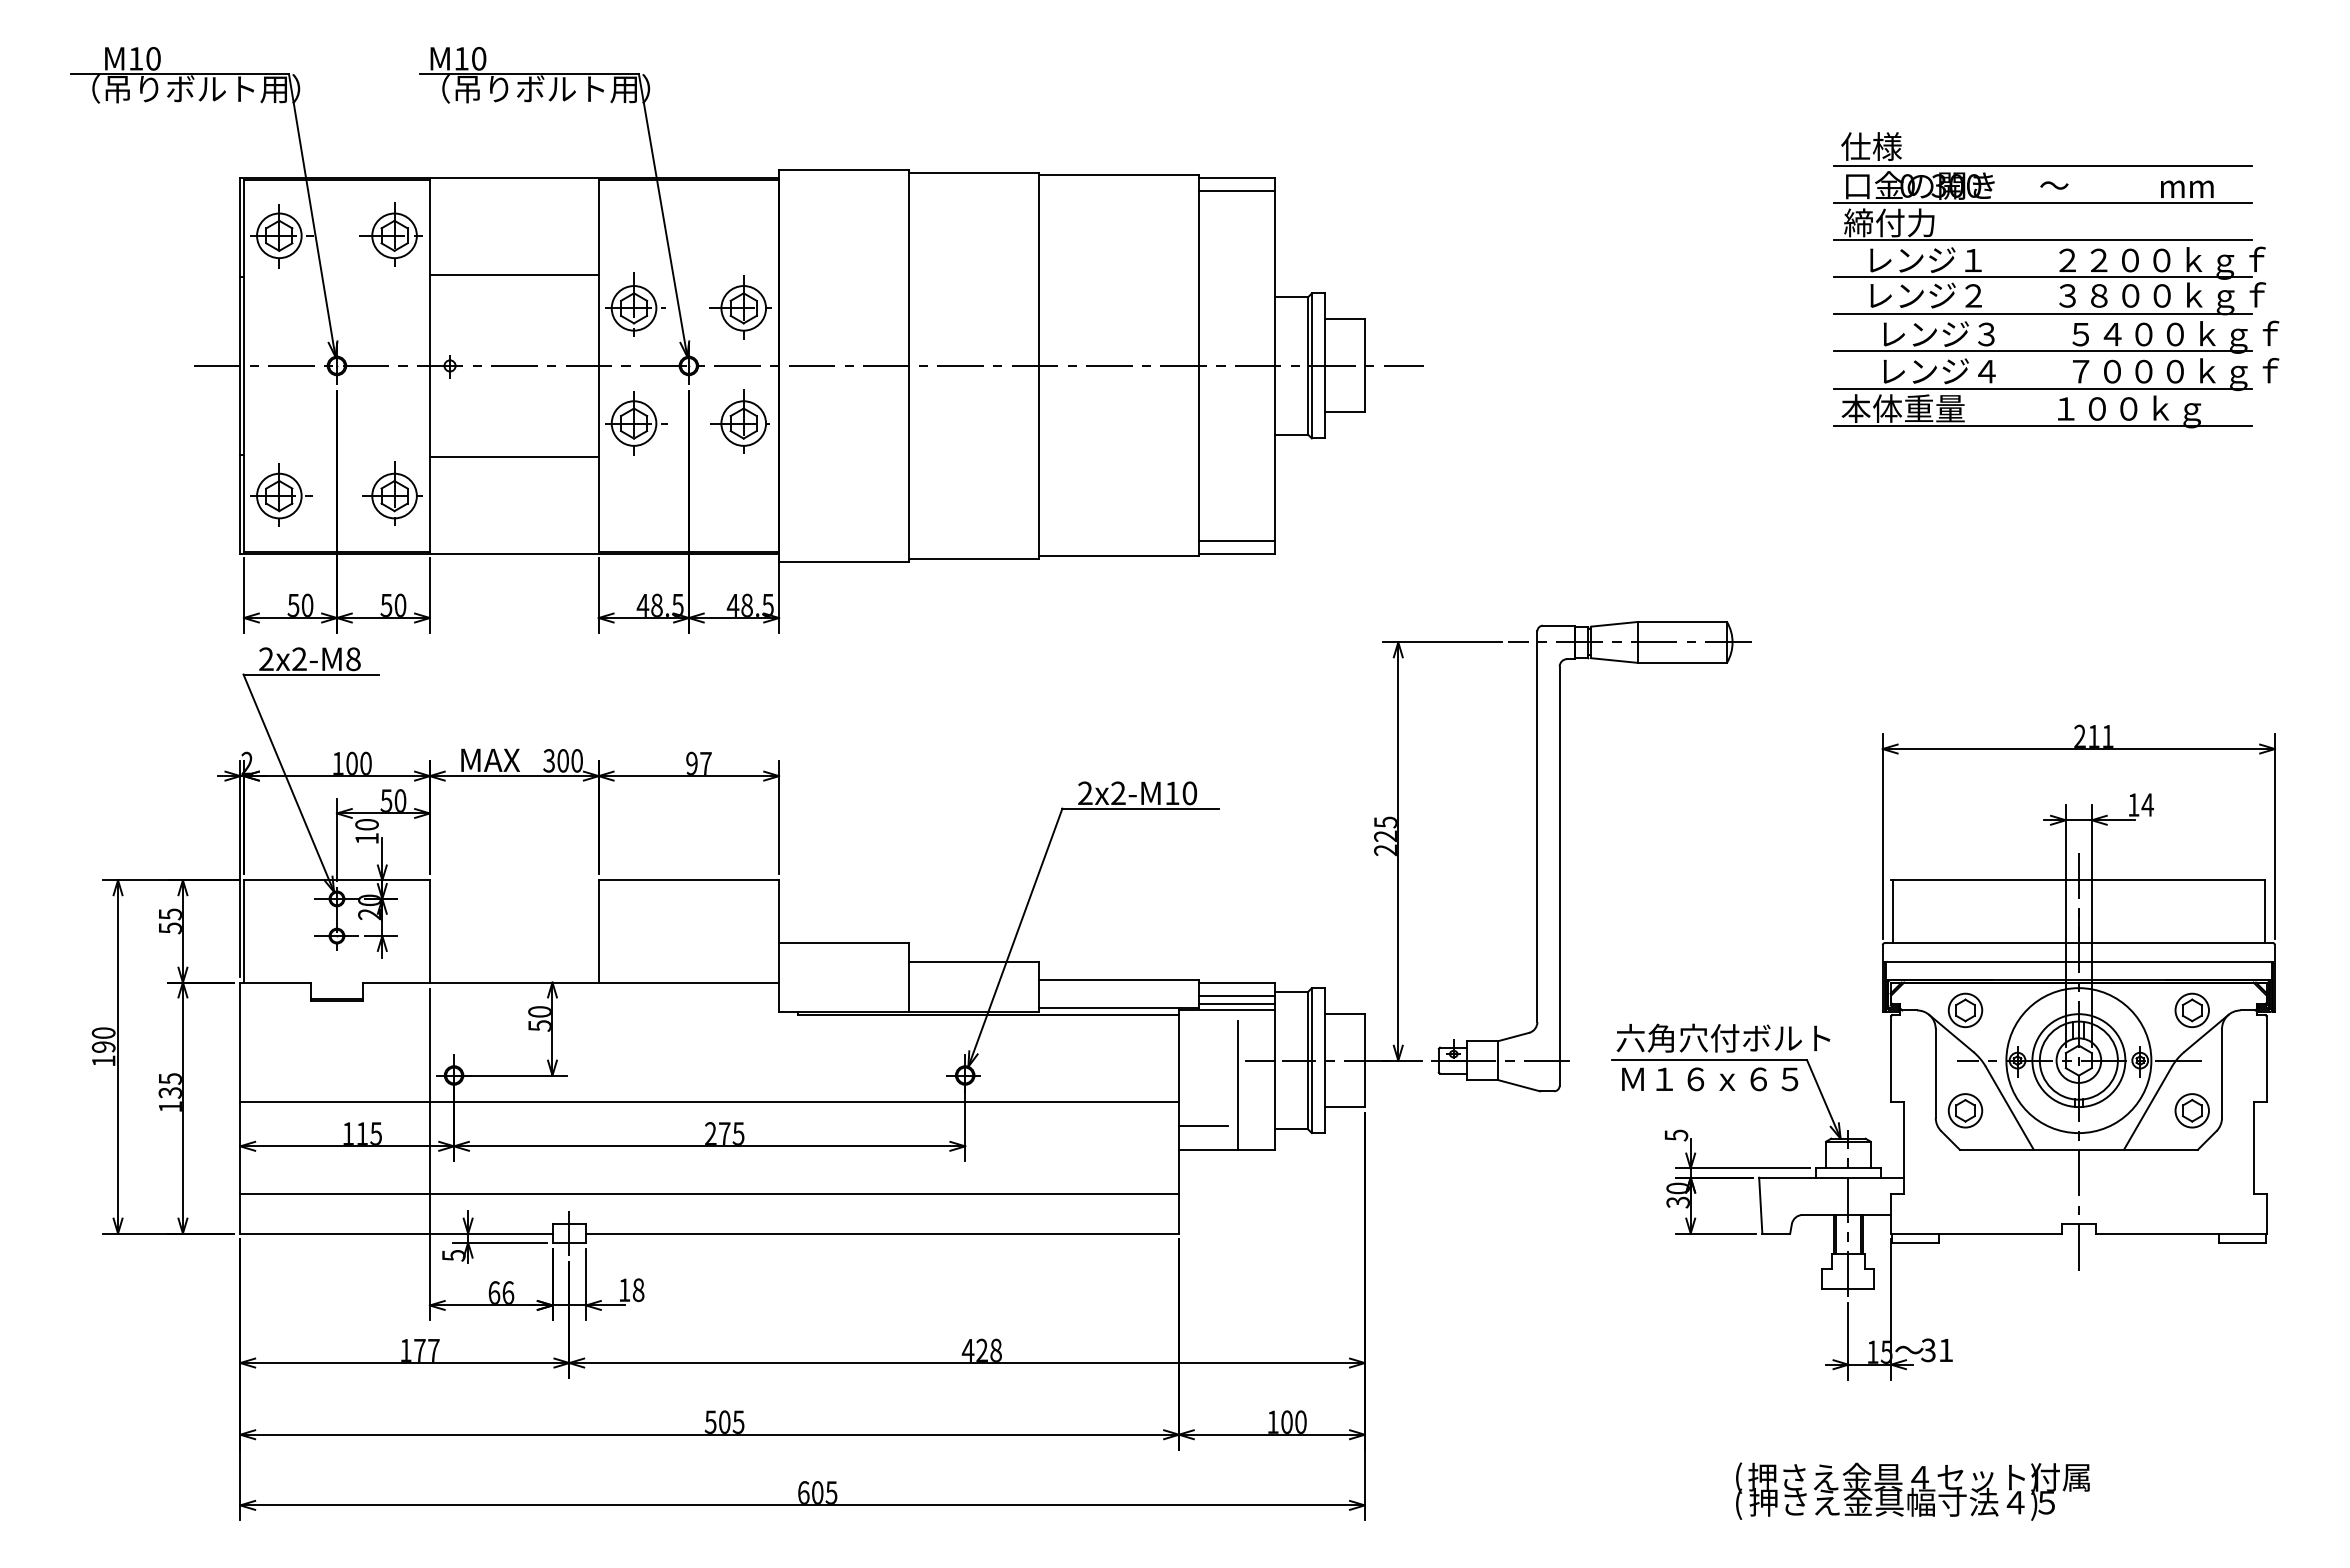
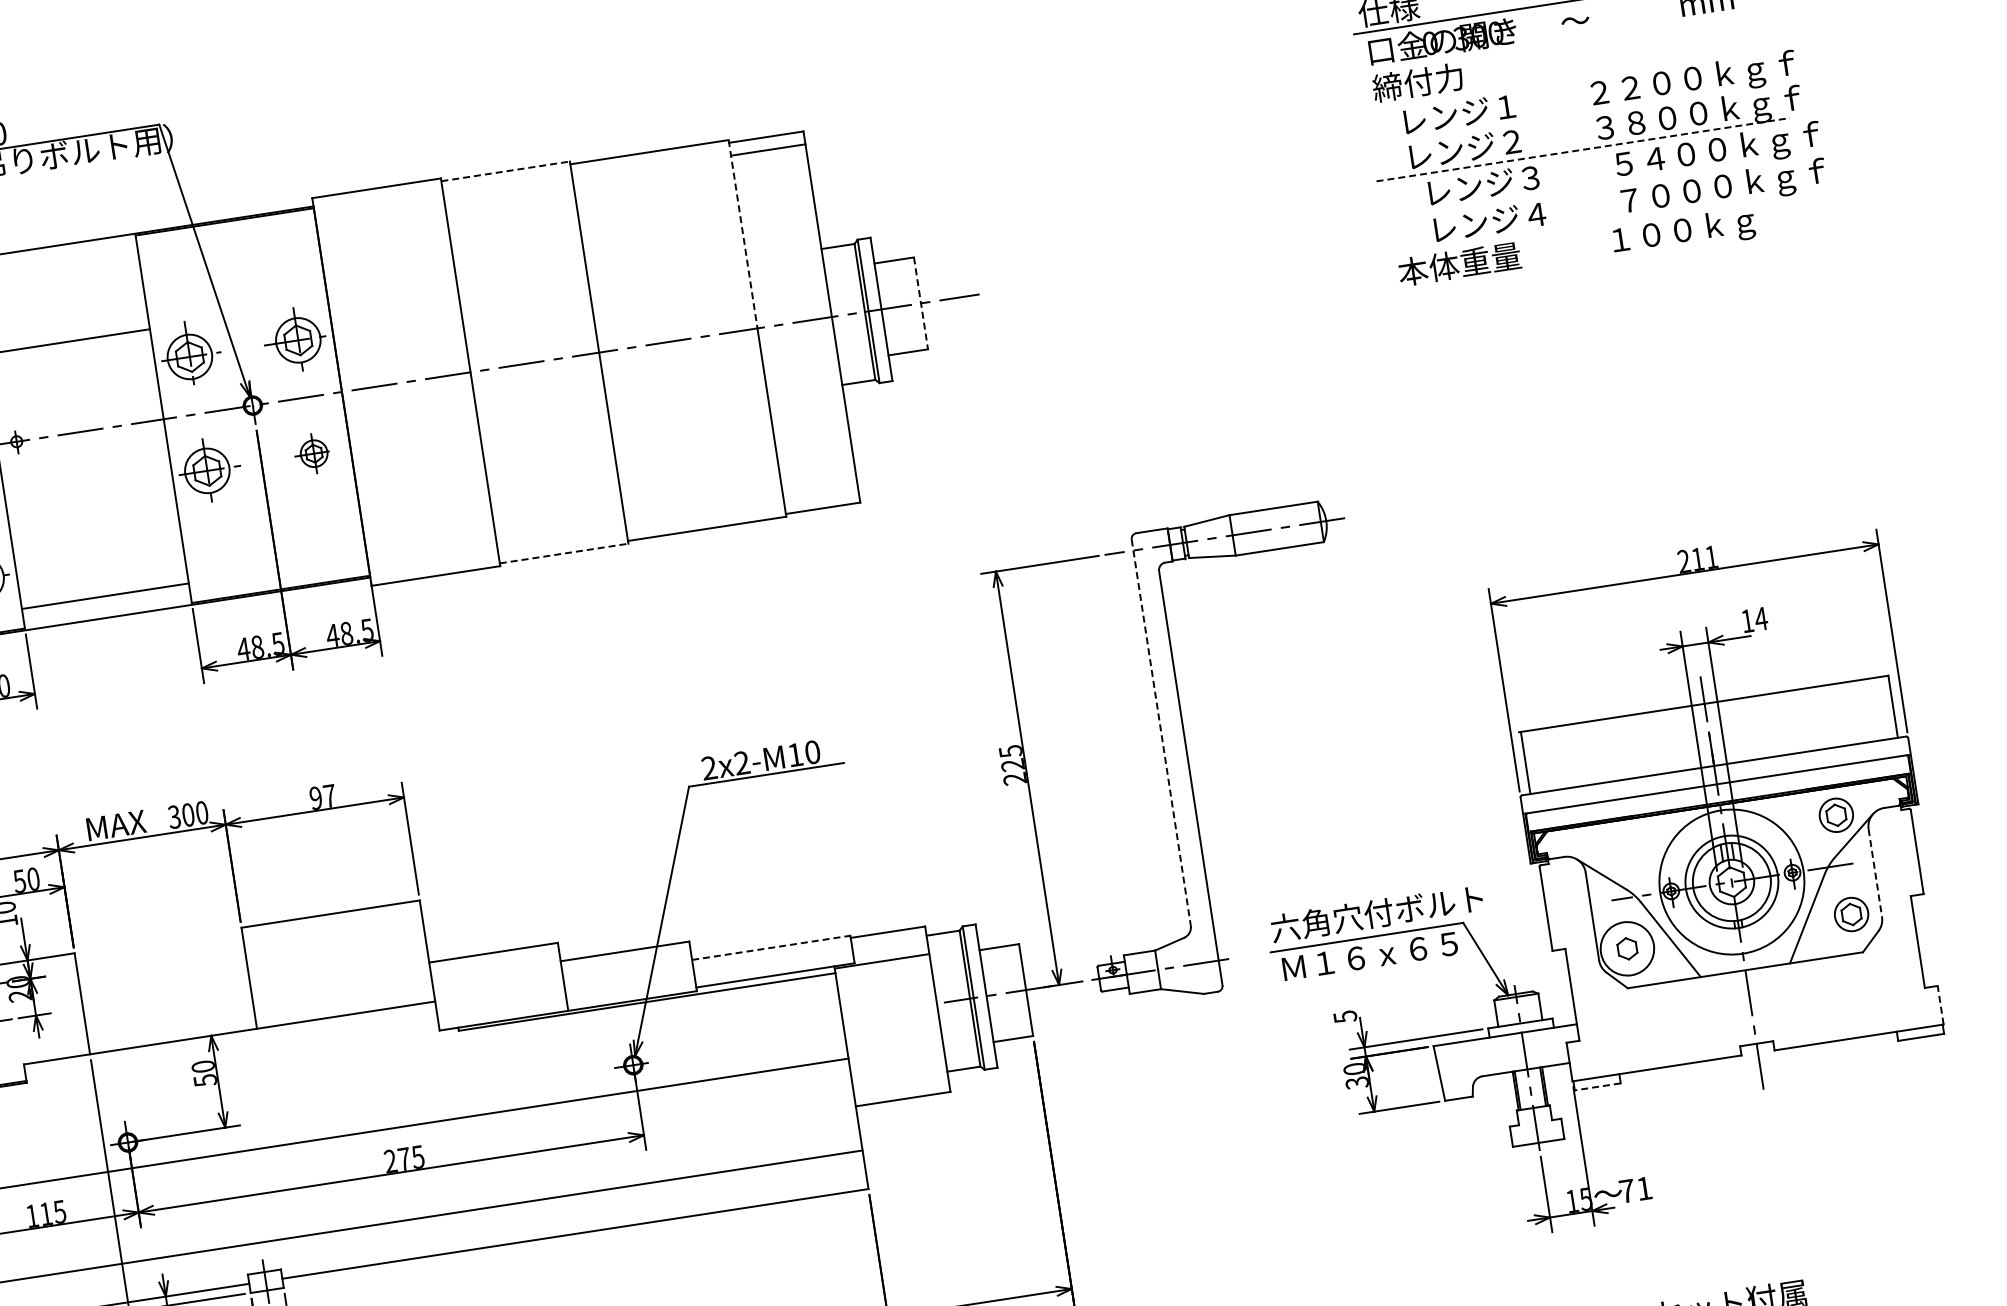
line: (974, 172) -> (505, 171), solid -> dashed
line: (2042, 202) -> (1566, 39), removed
line: (2042, 239) -> (1571, 75), removed
line: (1199, 271) -> (743, 235), solid -> dashed
line: (2042, 277) -> (1577, 113), removed
line: (2043, 314) -> (1584, 149), solid -> dashed
line: (2042, 351) -> (1588, 186), removed
line: (1364, 366) -> (920, 303), solid -> dashed
line: (2042, 388) -> (1594, 223), removed
part: (739, 421) -> (311, 452), size x0.6
line: (2042, 425) -> (1599, 259), removed
line: (513, 457) -> (104, 596), moved
line: (1236, 540) -> (820, 495), removed
line: (974, 559) -> (564, 553), solid -> dashed
line: (1537, 827) -> (1161, 733), solid -> dashed
line: (1119, 980) -> (771, 947), solid -> dashed
line: (1236, 995) -> (889, 945), removed
line: (1236, 1003) -> (890, 953), removed
part: (1965, 1010) -> (1612, 849), removed
line: (1260, 1060) -> (922, 1005), removed
line: (2222, 1074) -> (1875, 874), solid -> dashed
line: (1238, 1085) -> (904, 1033), removed
circle: (1965, 1110) -> (1627, 948), size x1.6
line: (1202, 1125) -> (875, 1078), removed
line: (2266, 1213) -> (1940, 1004), solid -> dashed
line: (1914, 1242) -> (1596, 1086), solid -> dashed
text: (1928, 1350) -> (1627, 1191), 31 -> 71

